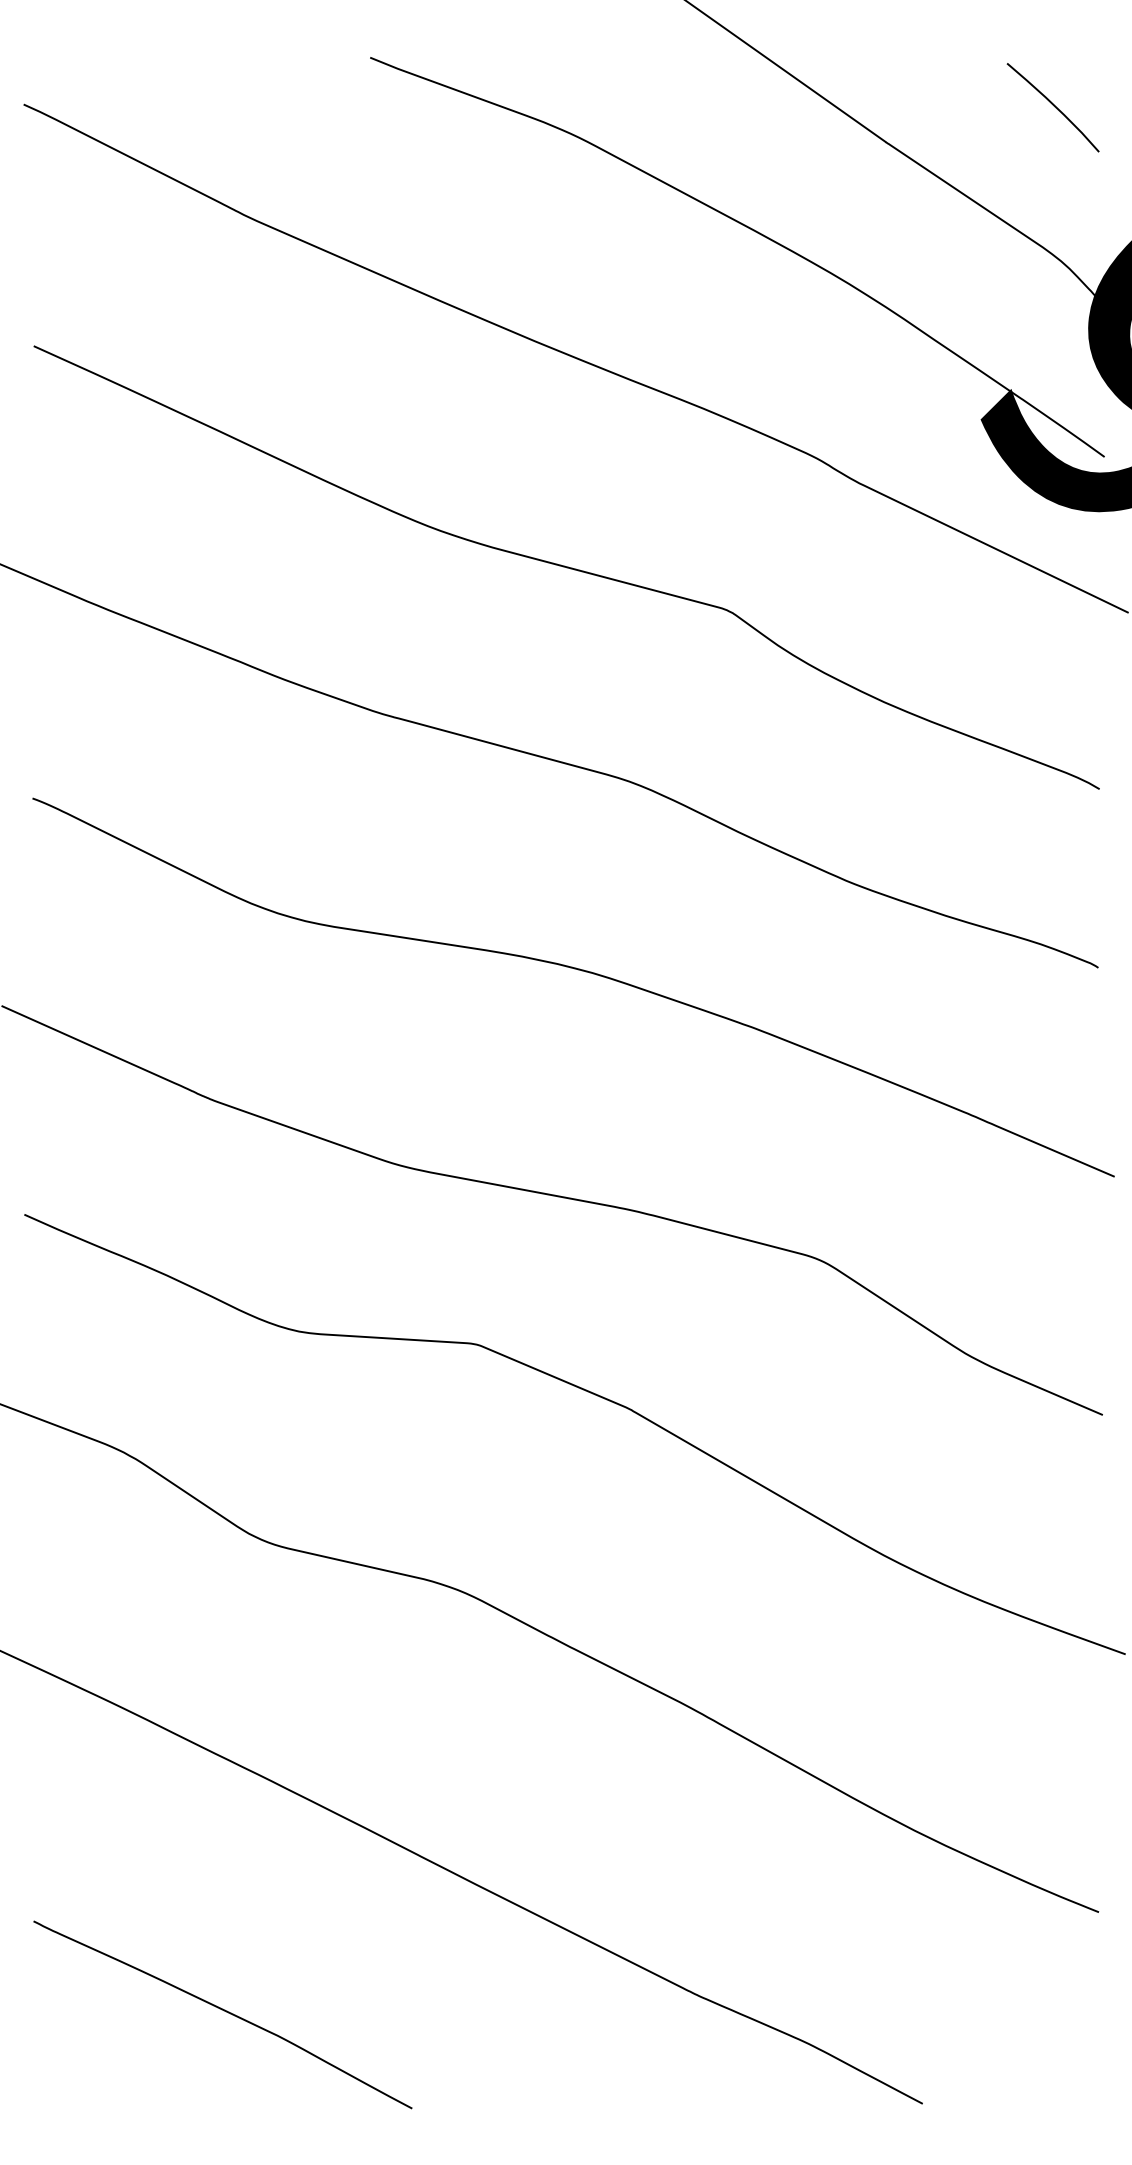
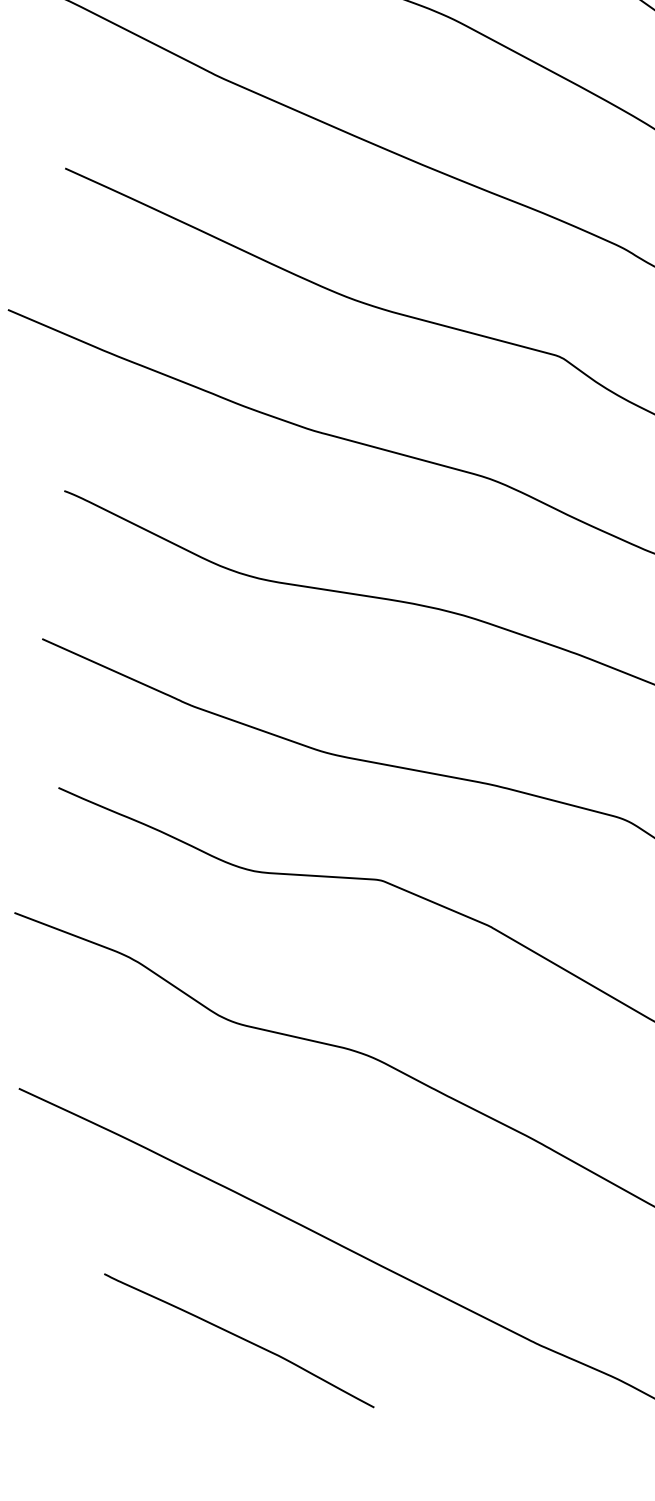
curve: (224, 2011) -> (240, 1338), moved

